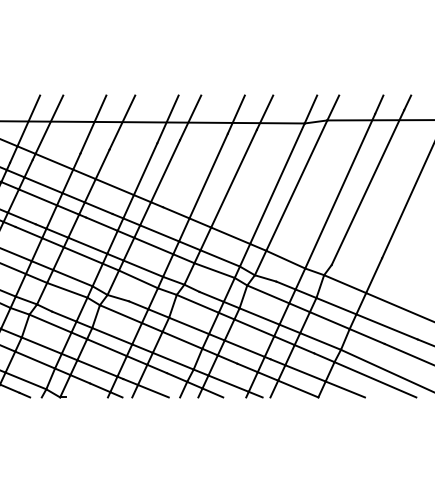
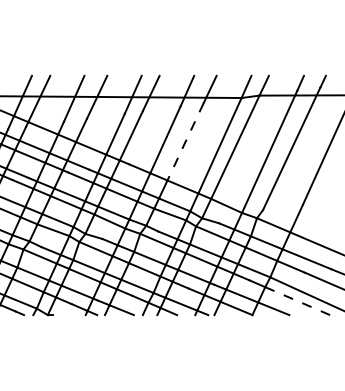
line: (233, 178) -> (185, 141), solid -> dashed
line: (375, 379) -> (297, 300), solid -> dashed

